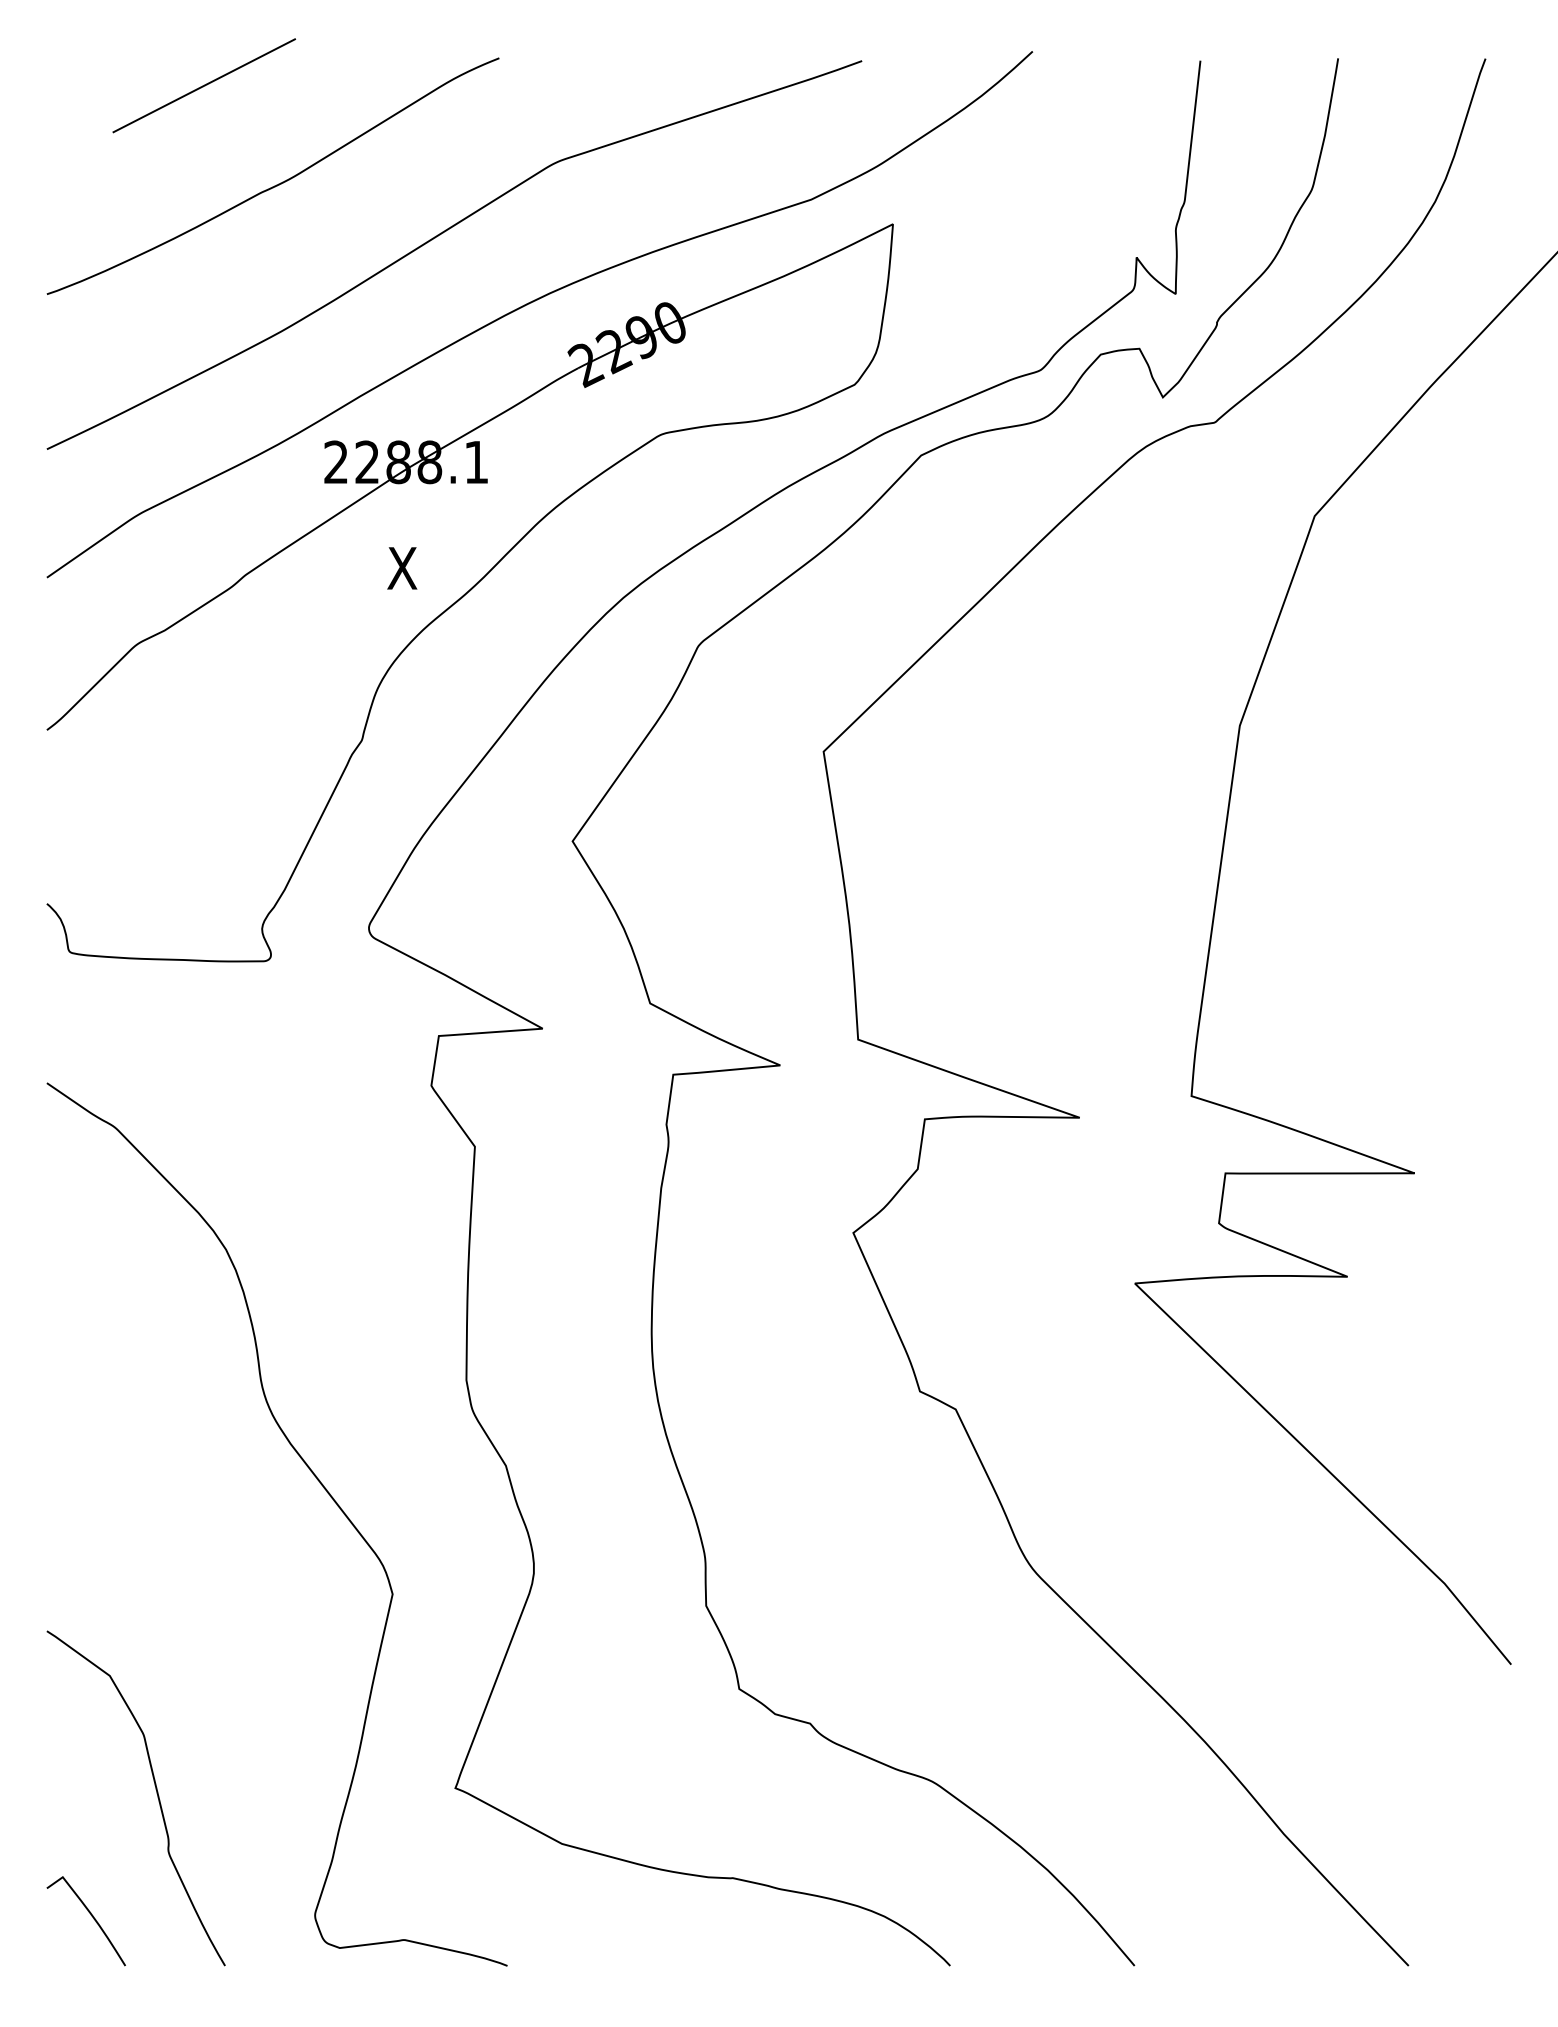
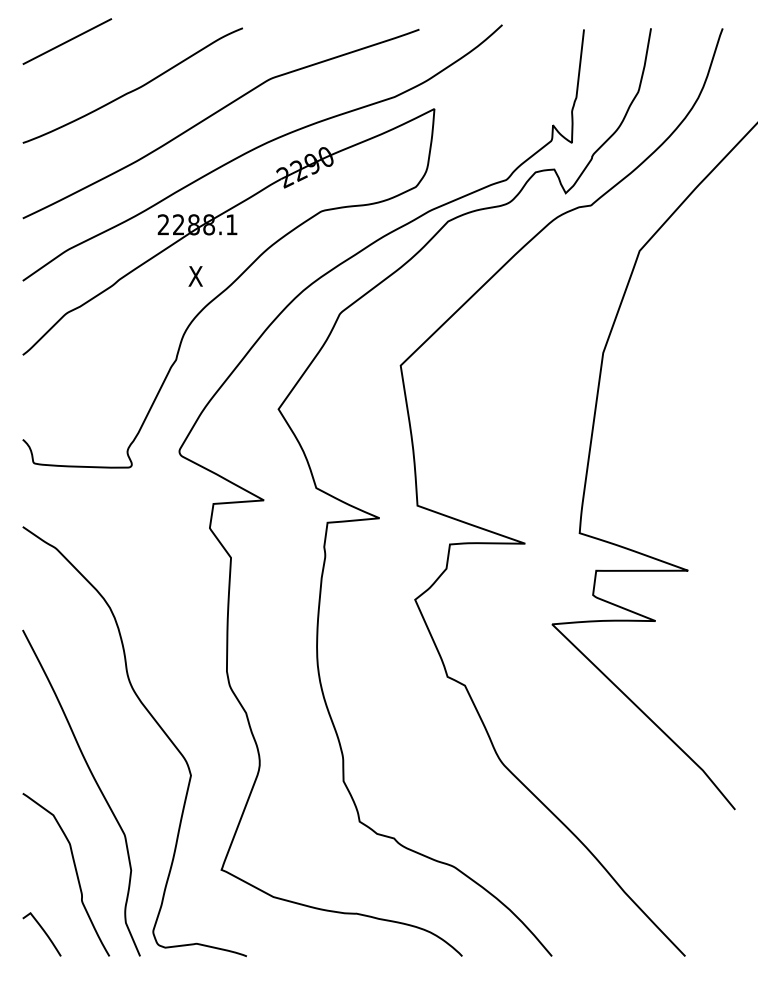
line: (204, 85) -> (67, 41), moved
curve: (196, 1610) -> (95, 783), added

